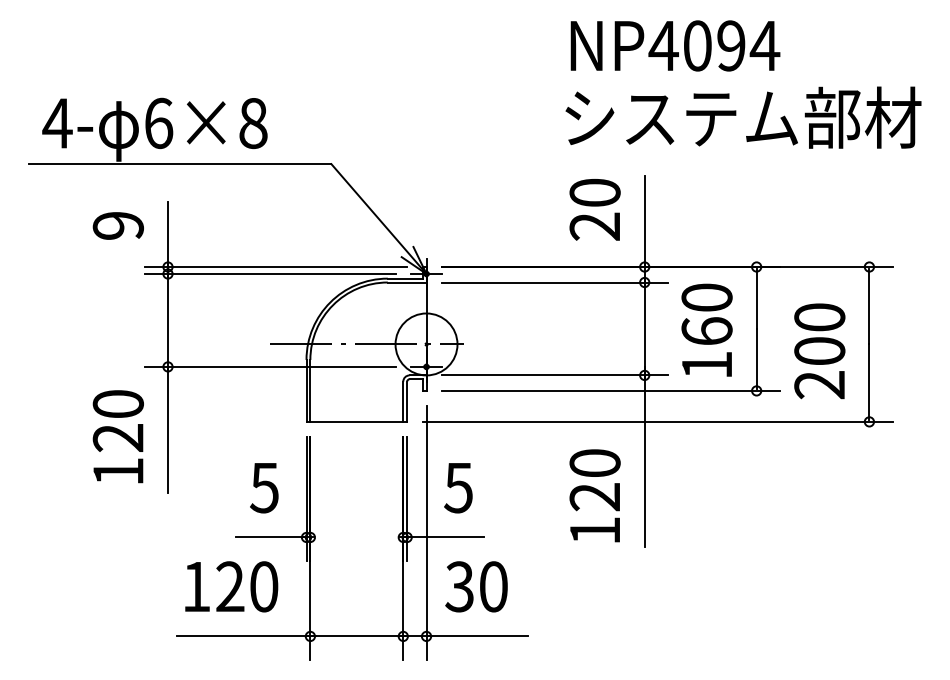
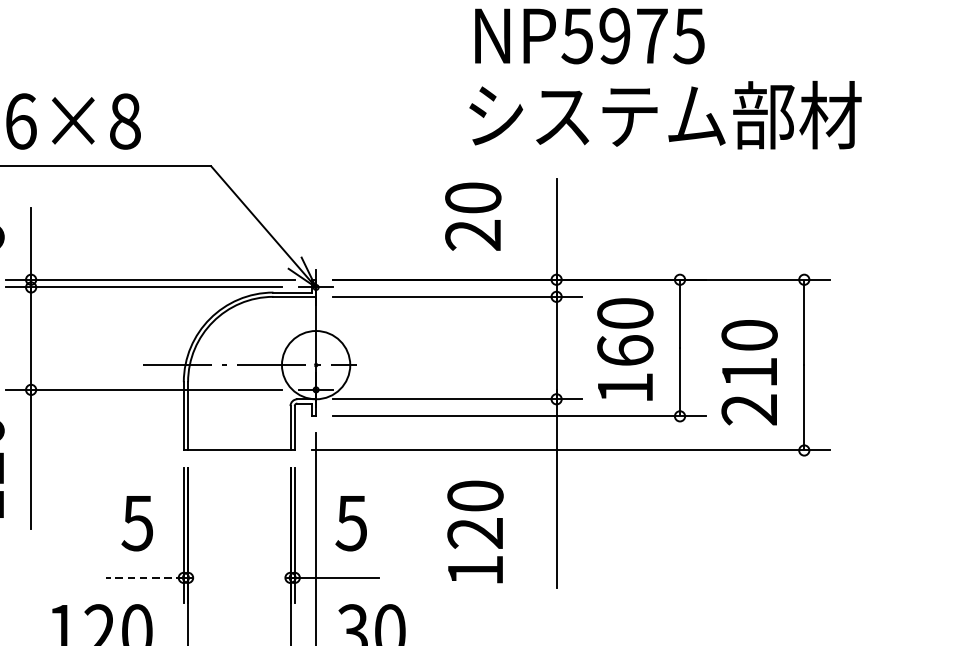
text: (714, 45) -> (633, 35), NP4094 -> NP5975
text: (594, 209) -> (472, 216), moved
text: (819, 350) -> (749, 371), 200 -> 210
text: (594, 495) -> (474, 531), moved
line: (270, 537) -> (144, 577), solid -> dashed

